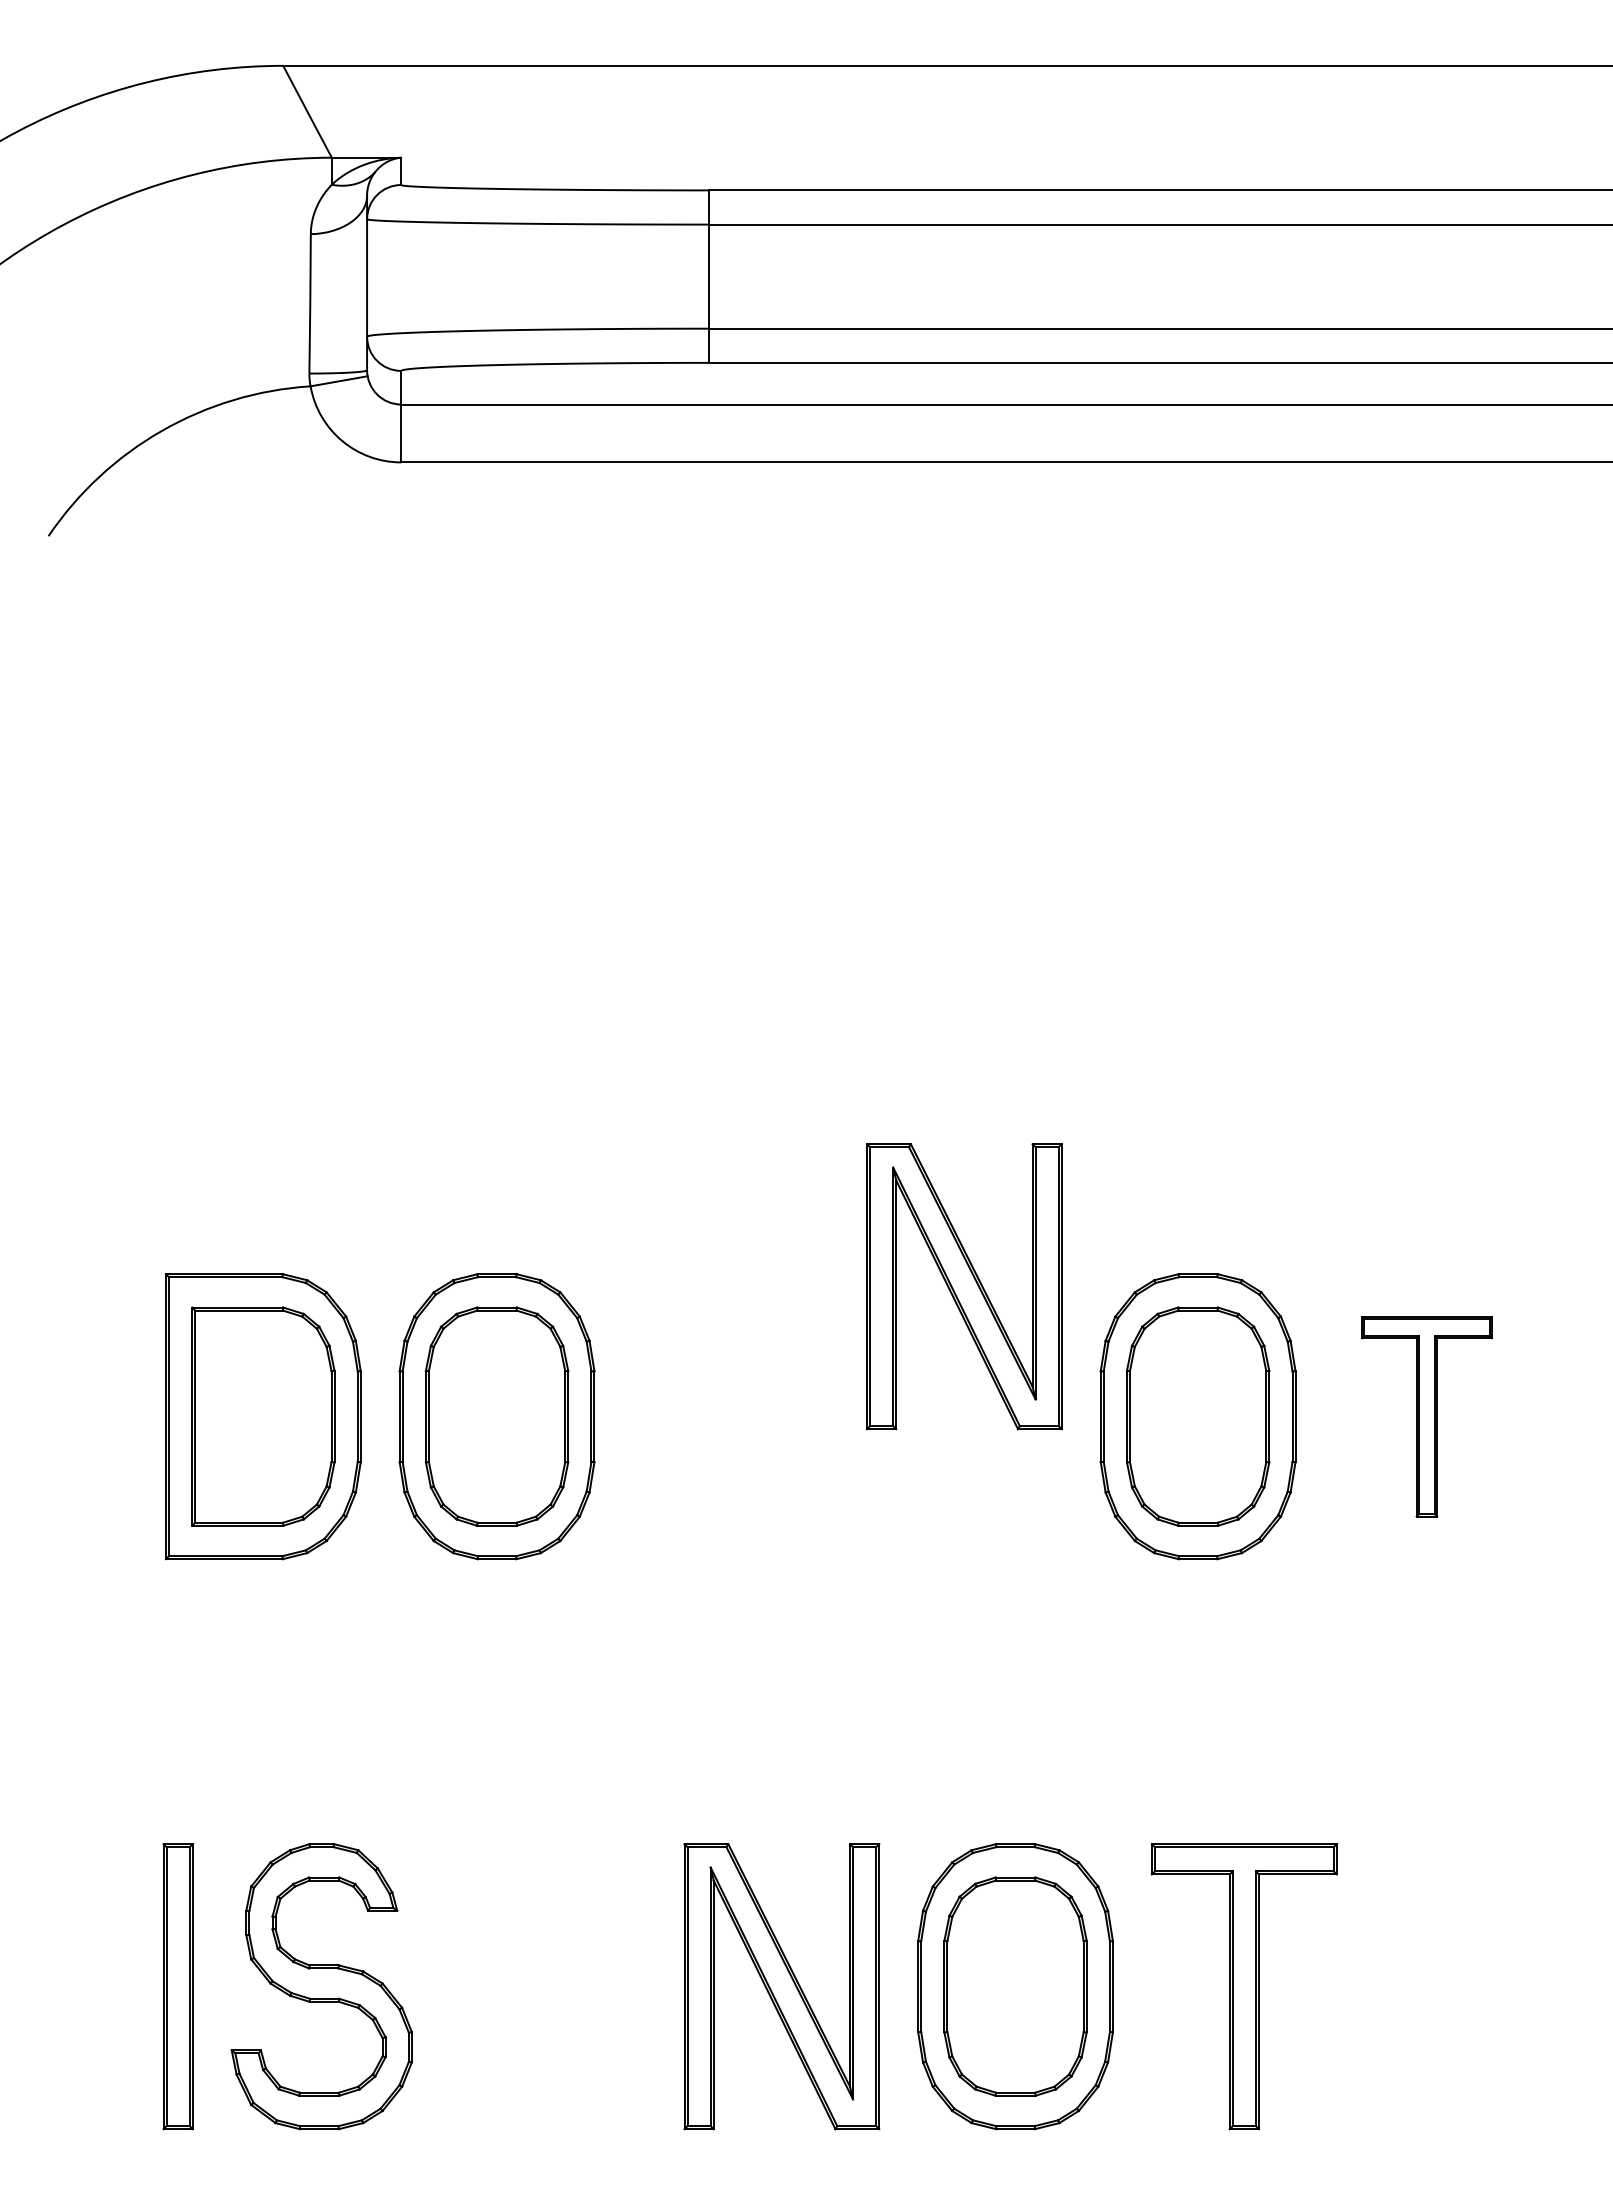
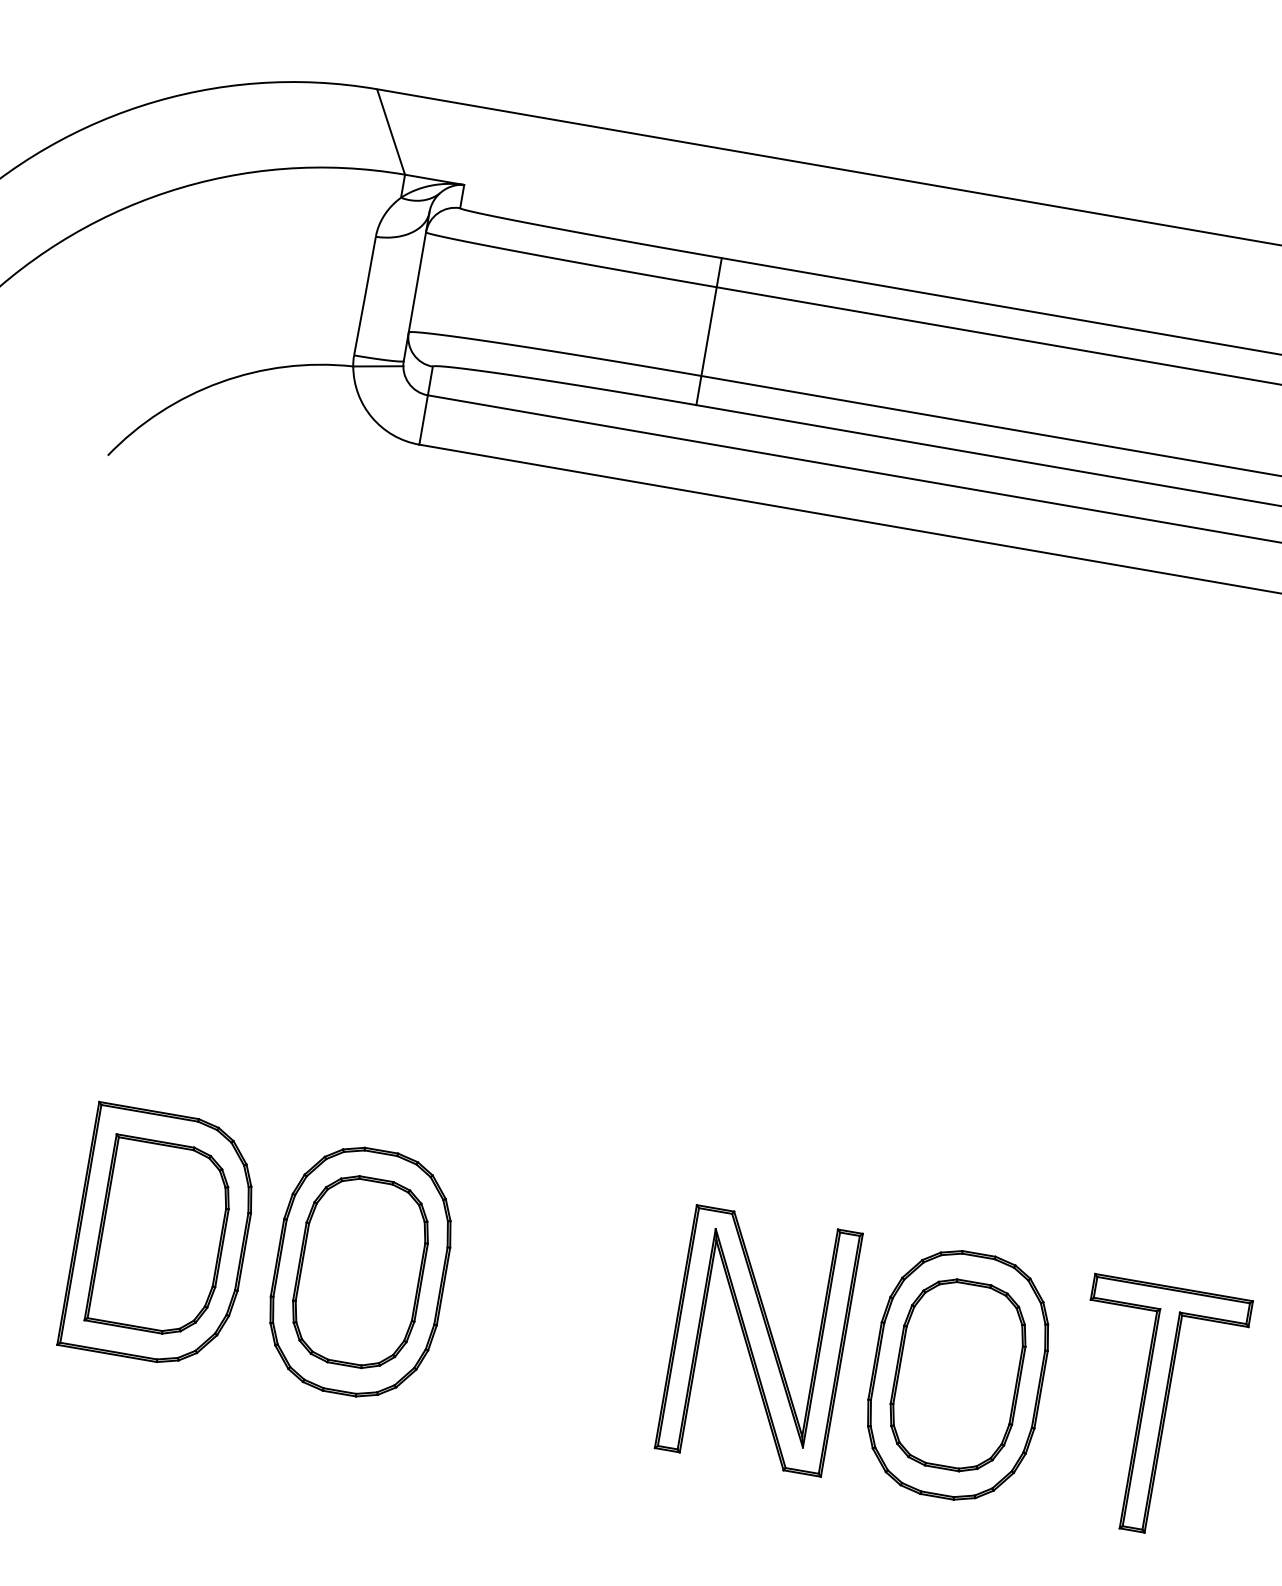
part: (964, 1286) -> (758, 1340), moved
part: (1426, 1416) -> (1152, 1408), size x1.43

